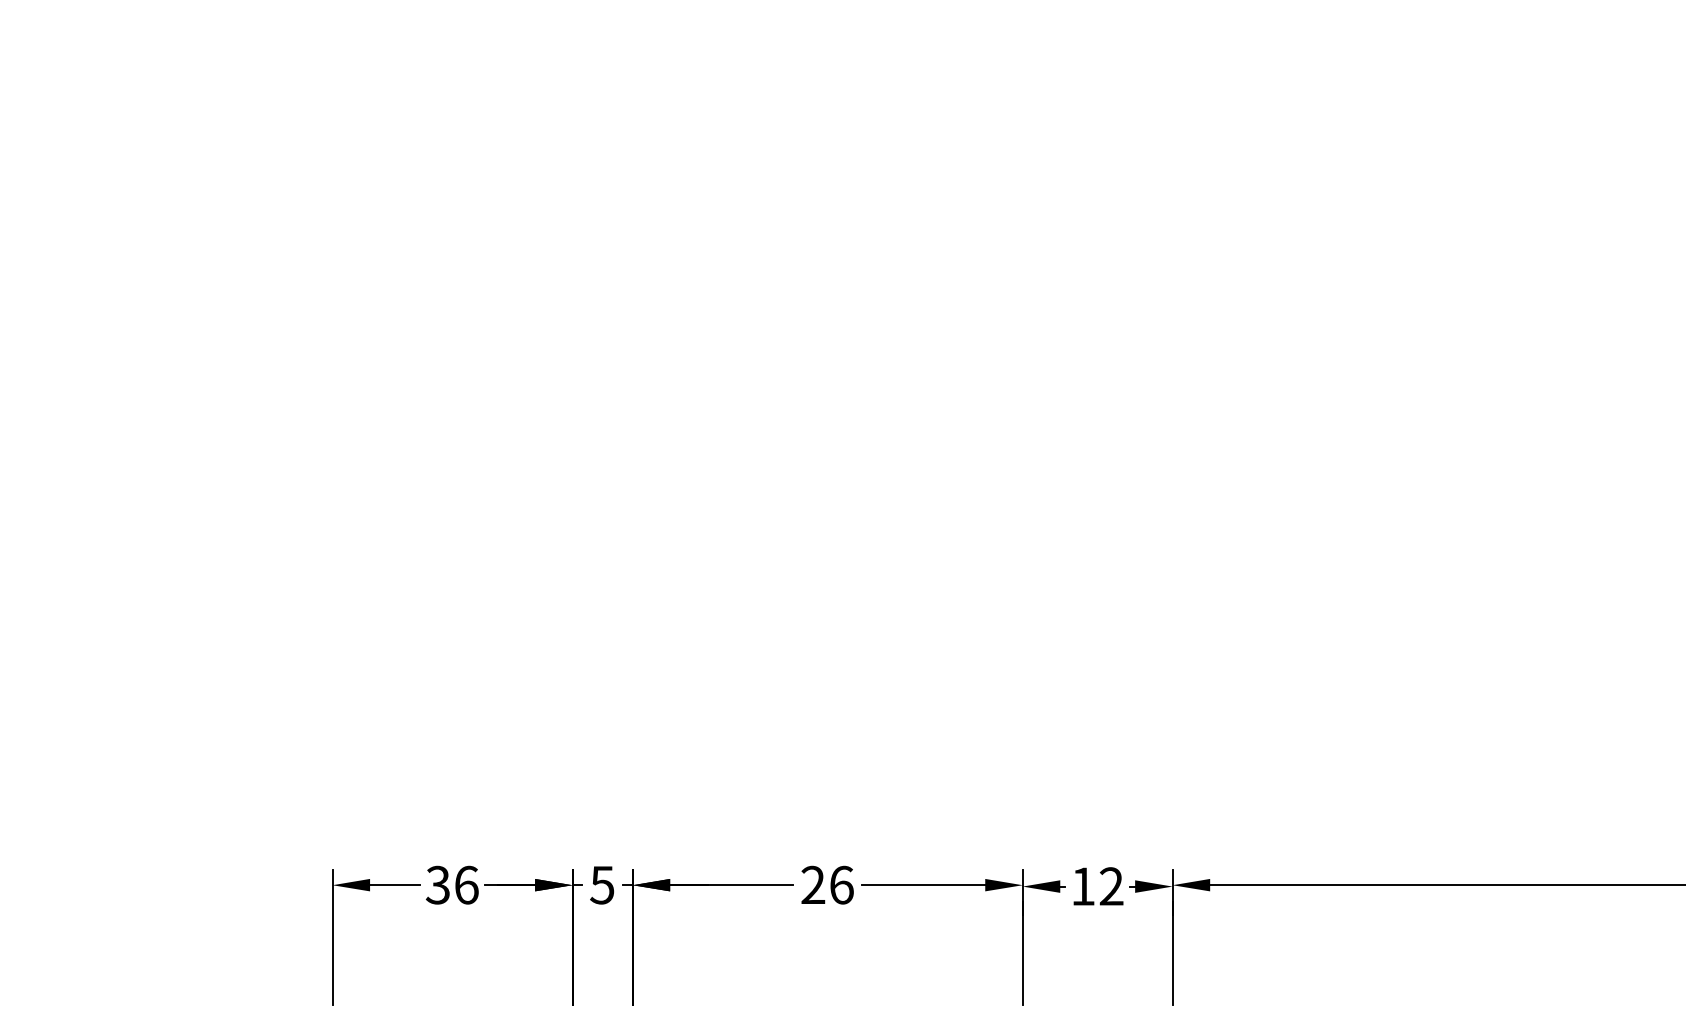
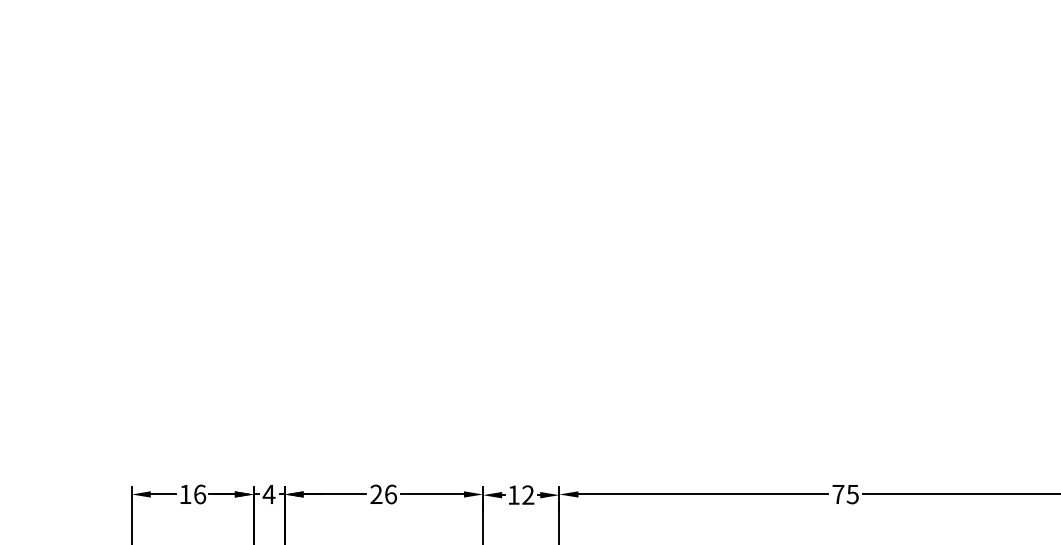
text: (438, 885) -> (185, 494), 36 -> 16
text: (601, 885) -> (268, 494), 5 -> 4

